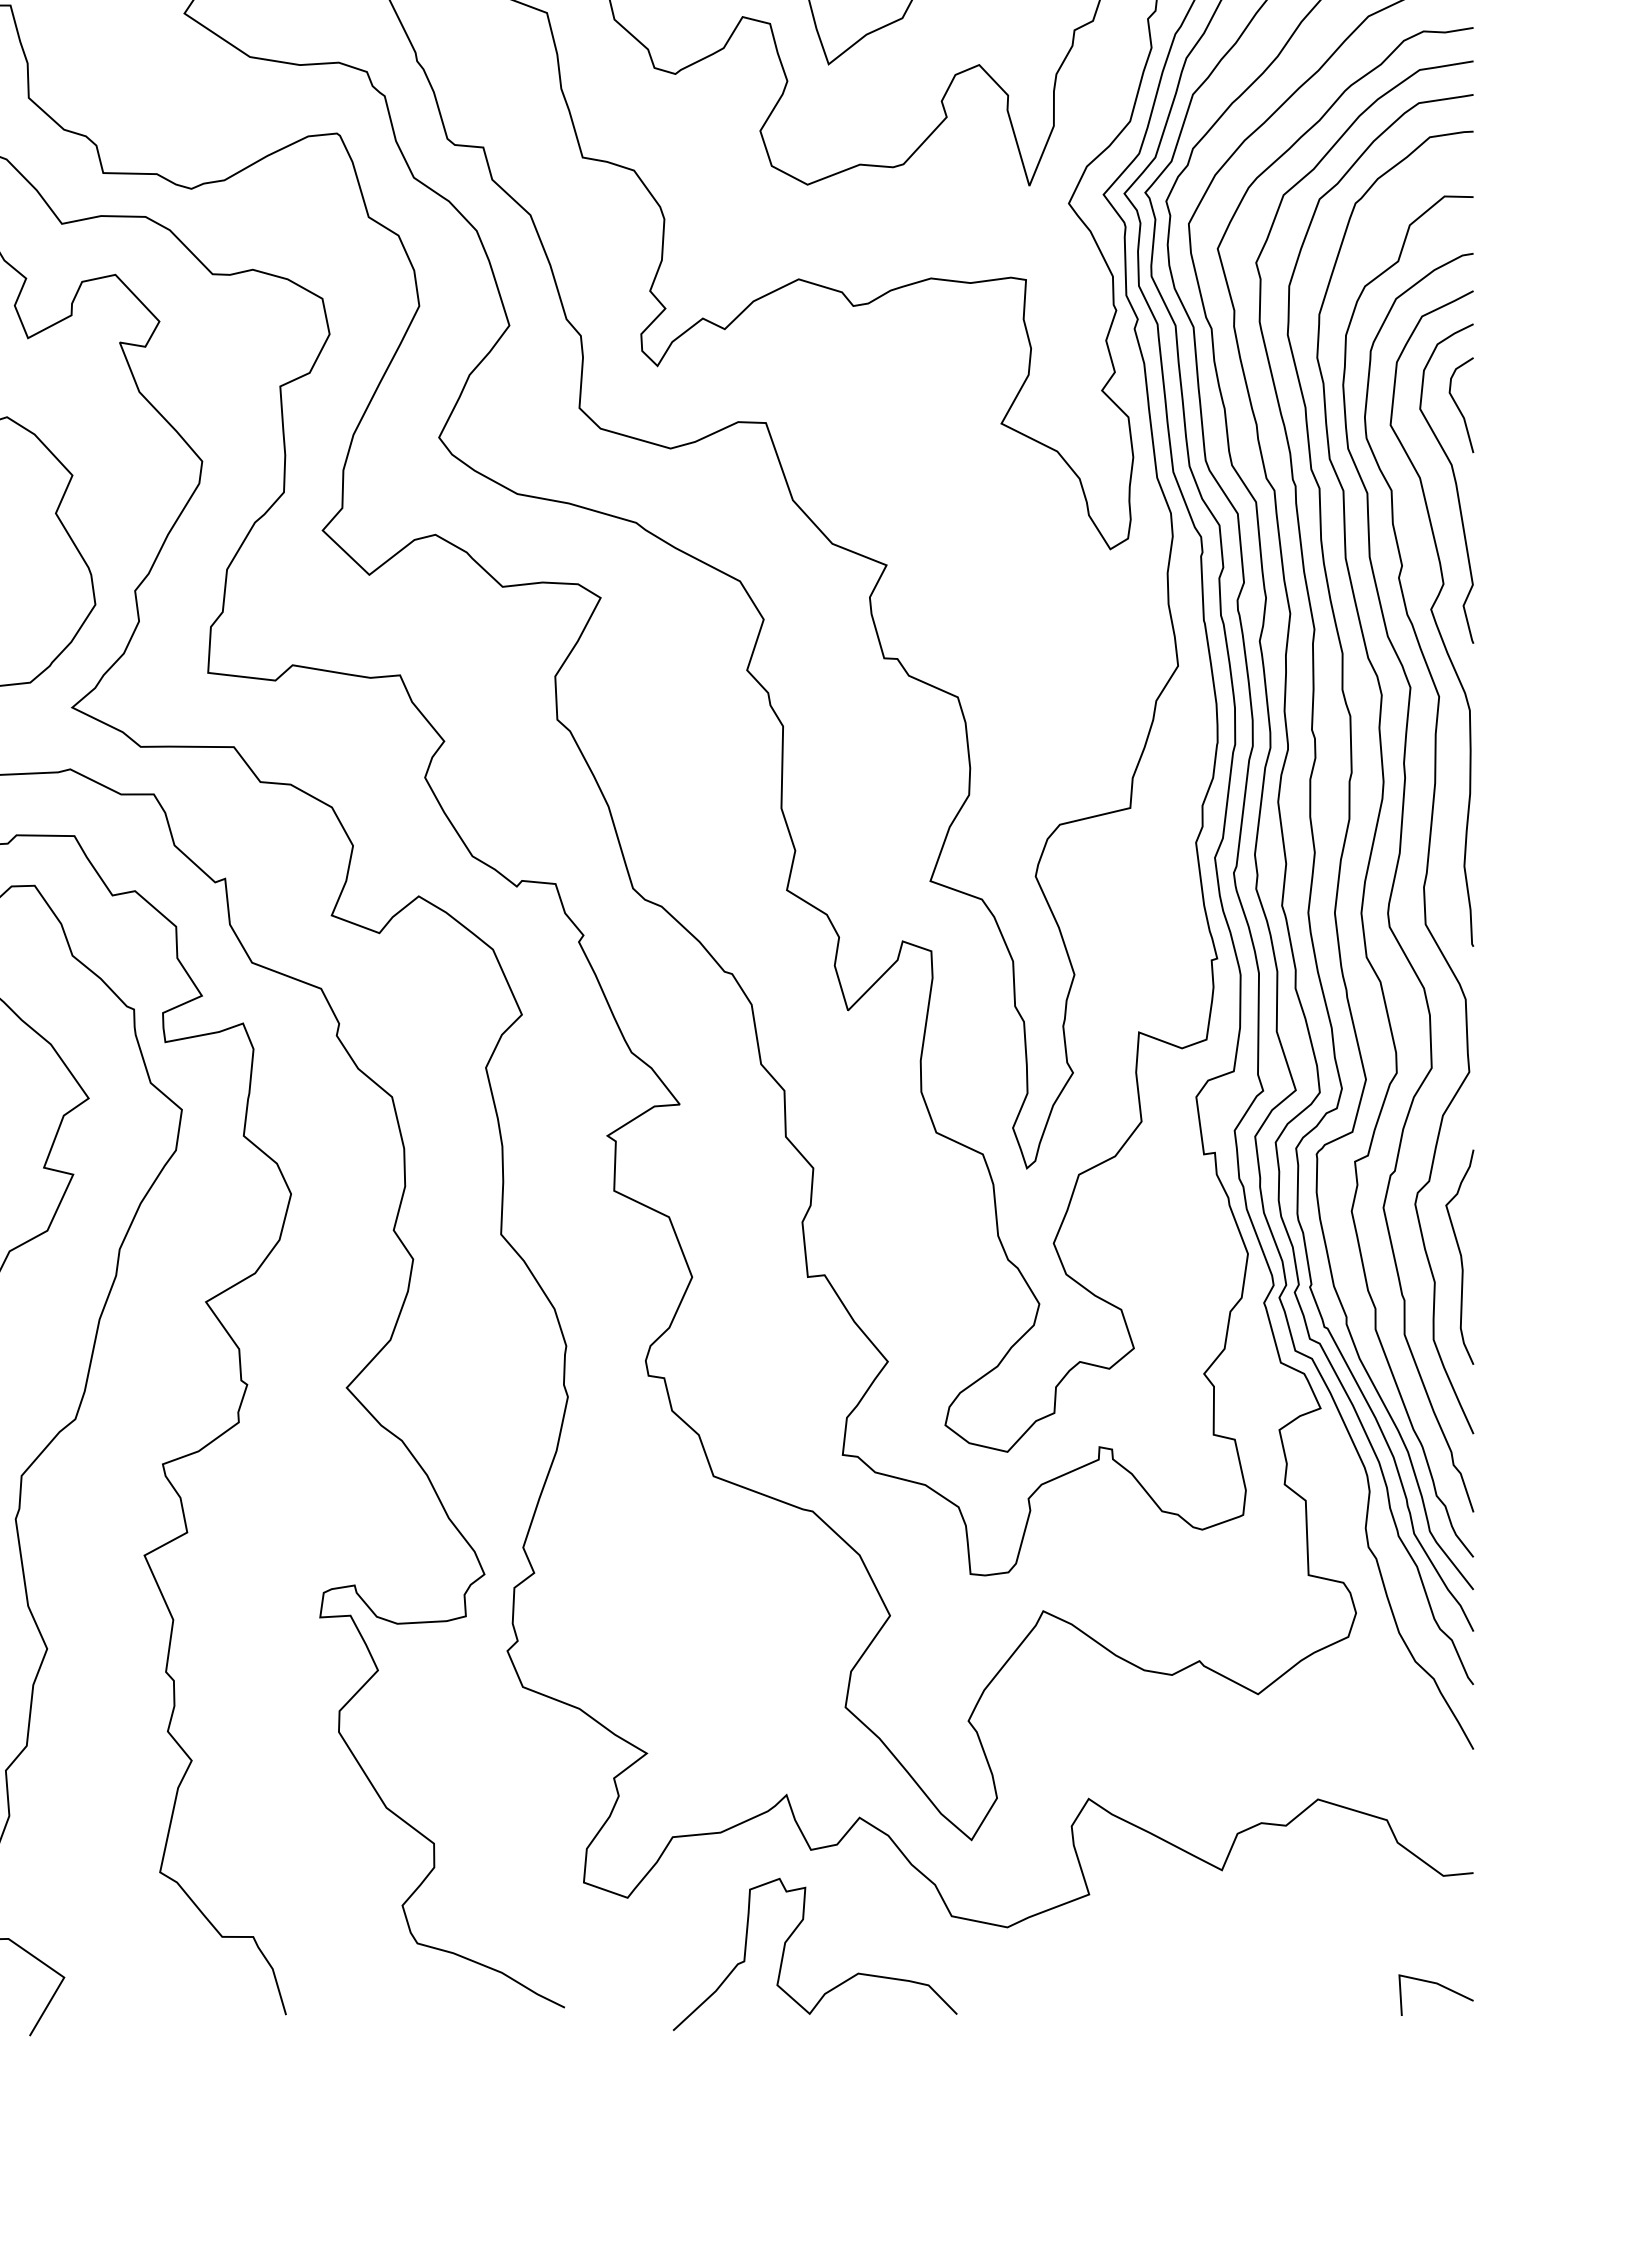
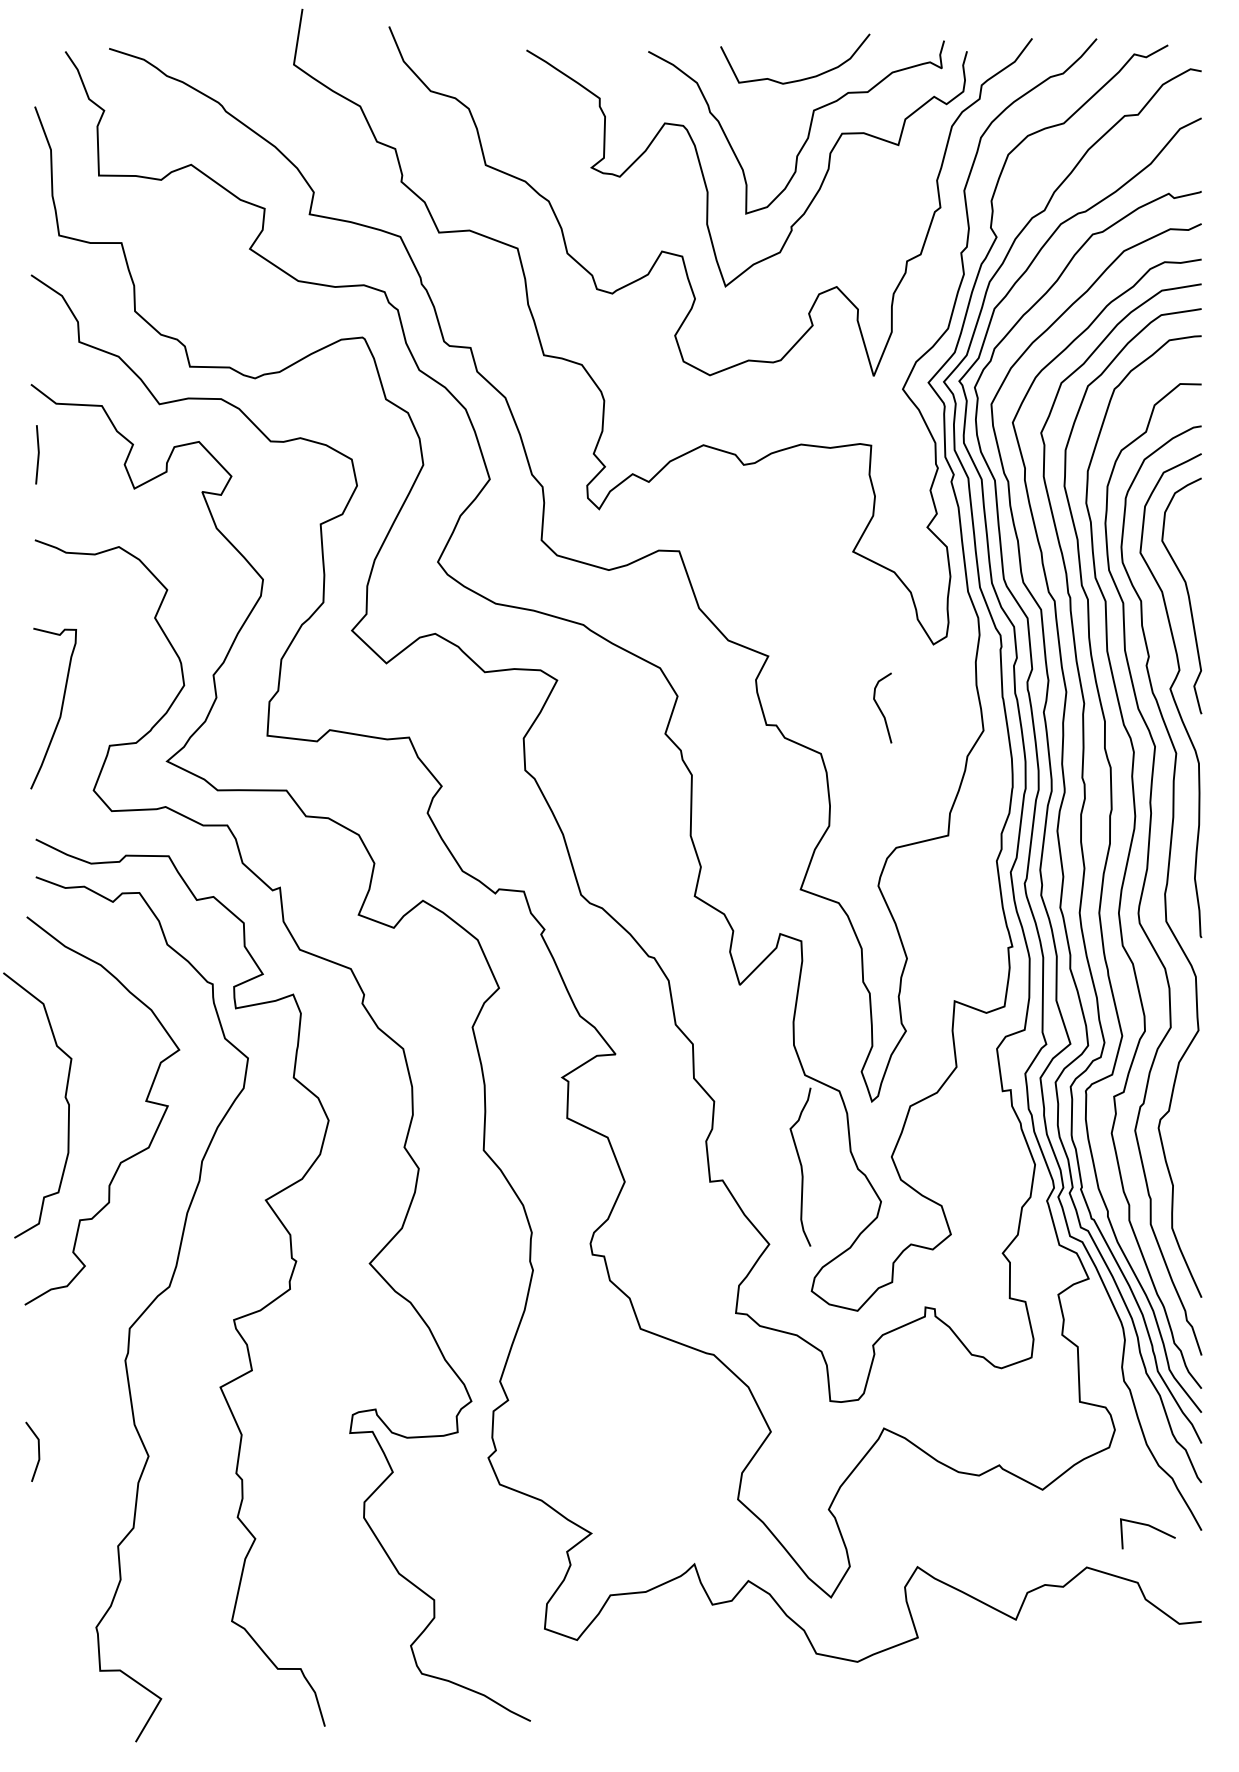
curve: (1458, 405) -> (880, 708), moved
curve: (1459, 1256) -> (800, 1166), moved
curve: (793, 1934) -> (699, 1667), removed
line: (1439, 1986) -> (1150, 1527), moved

